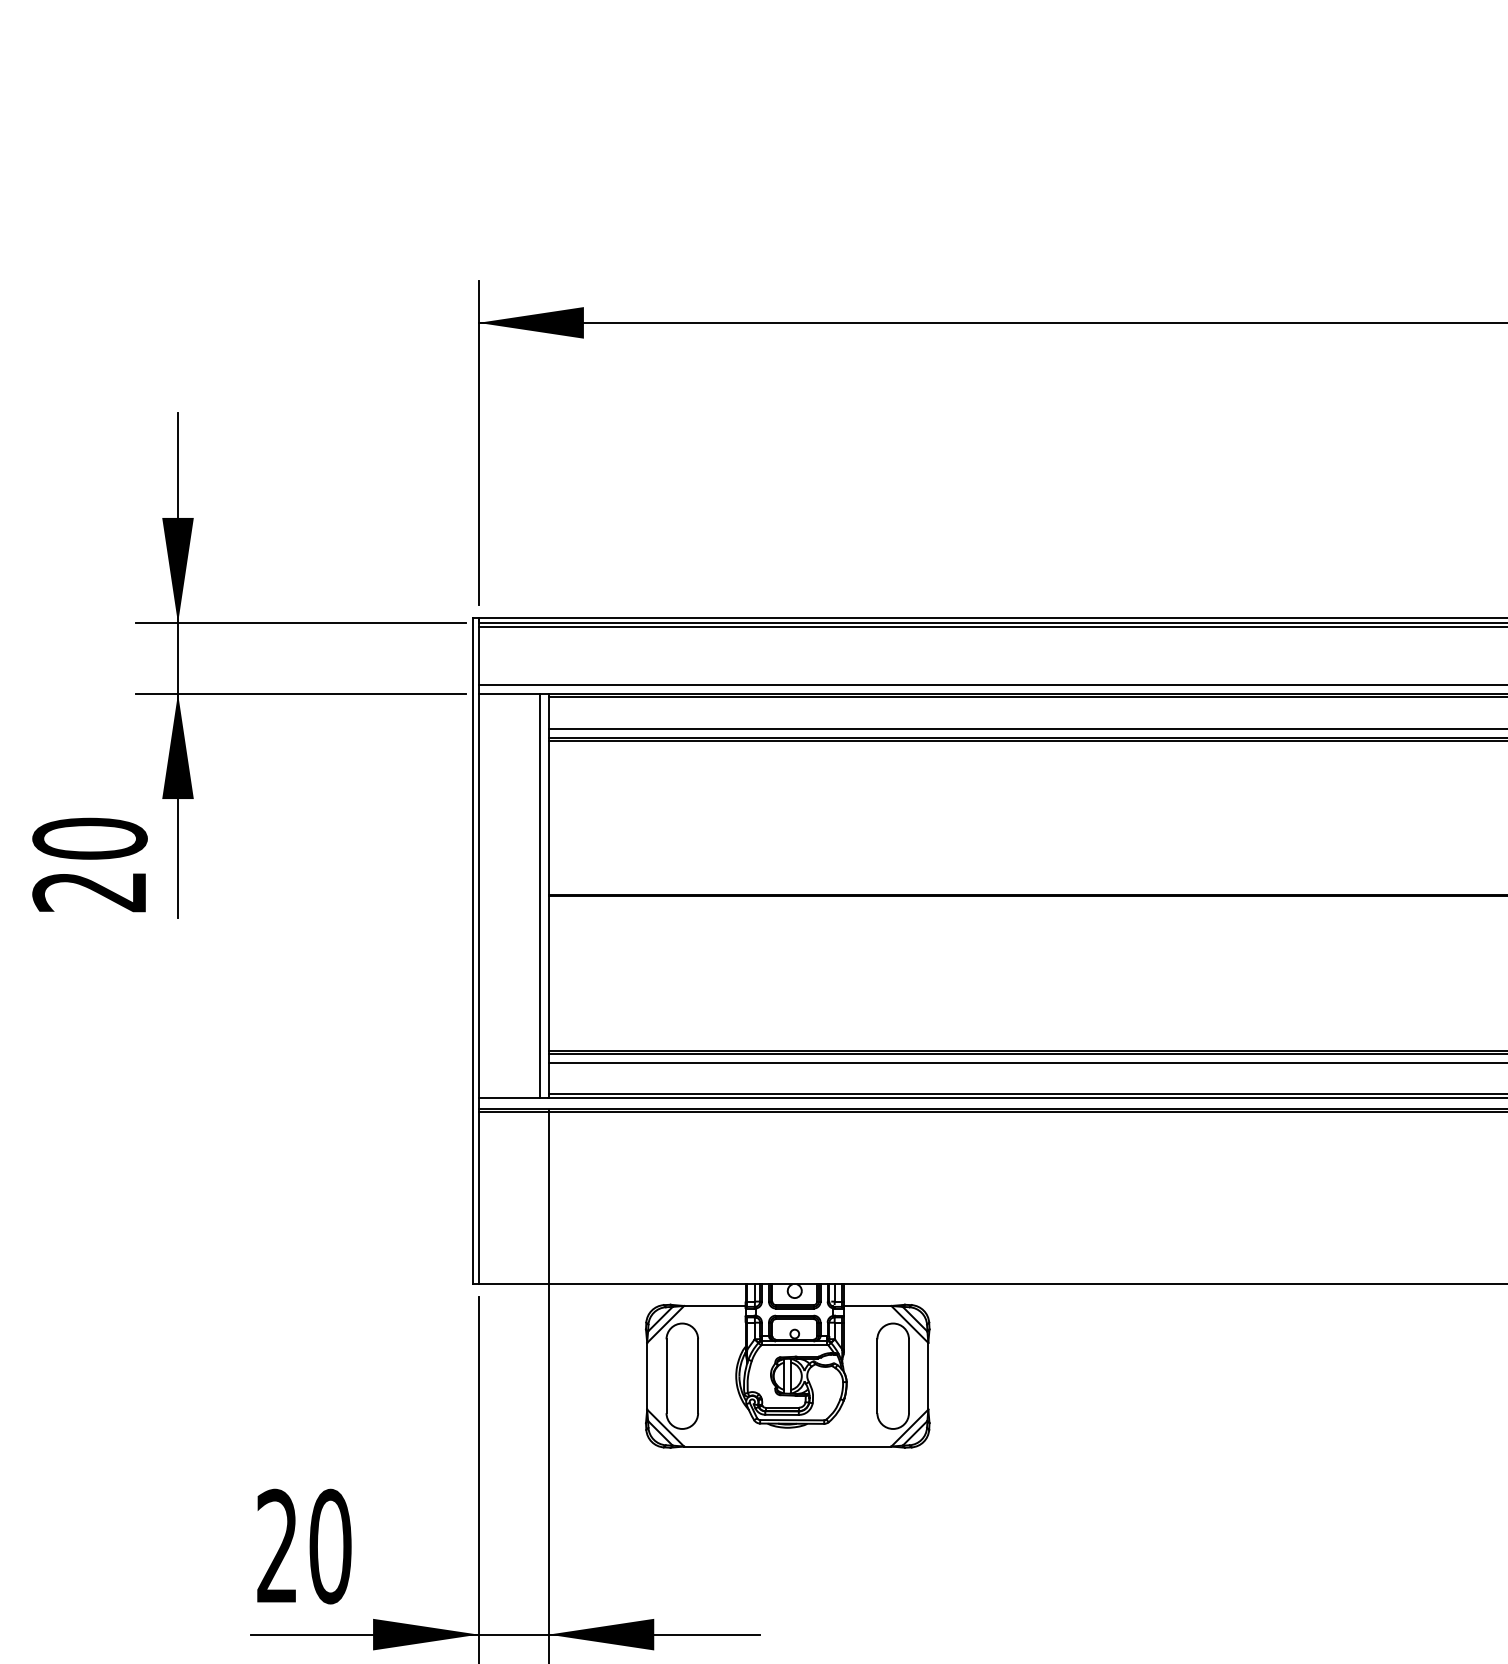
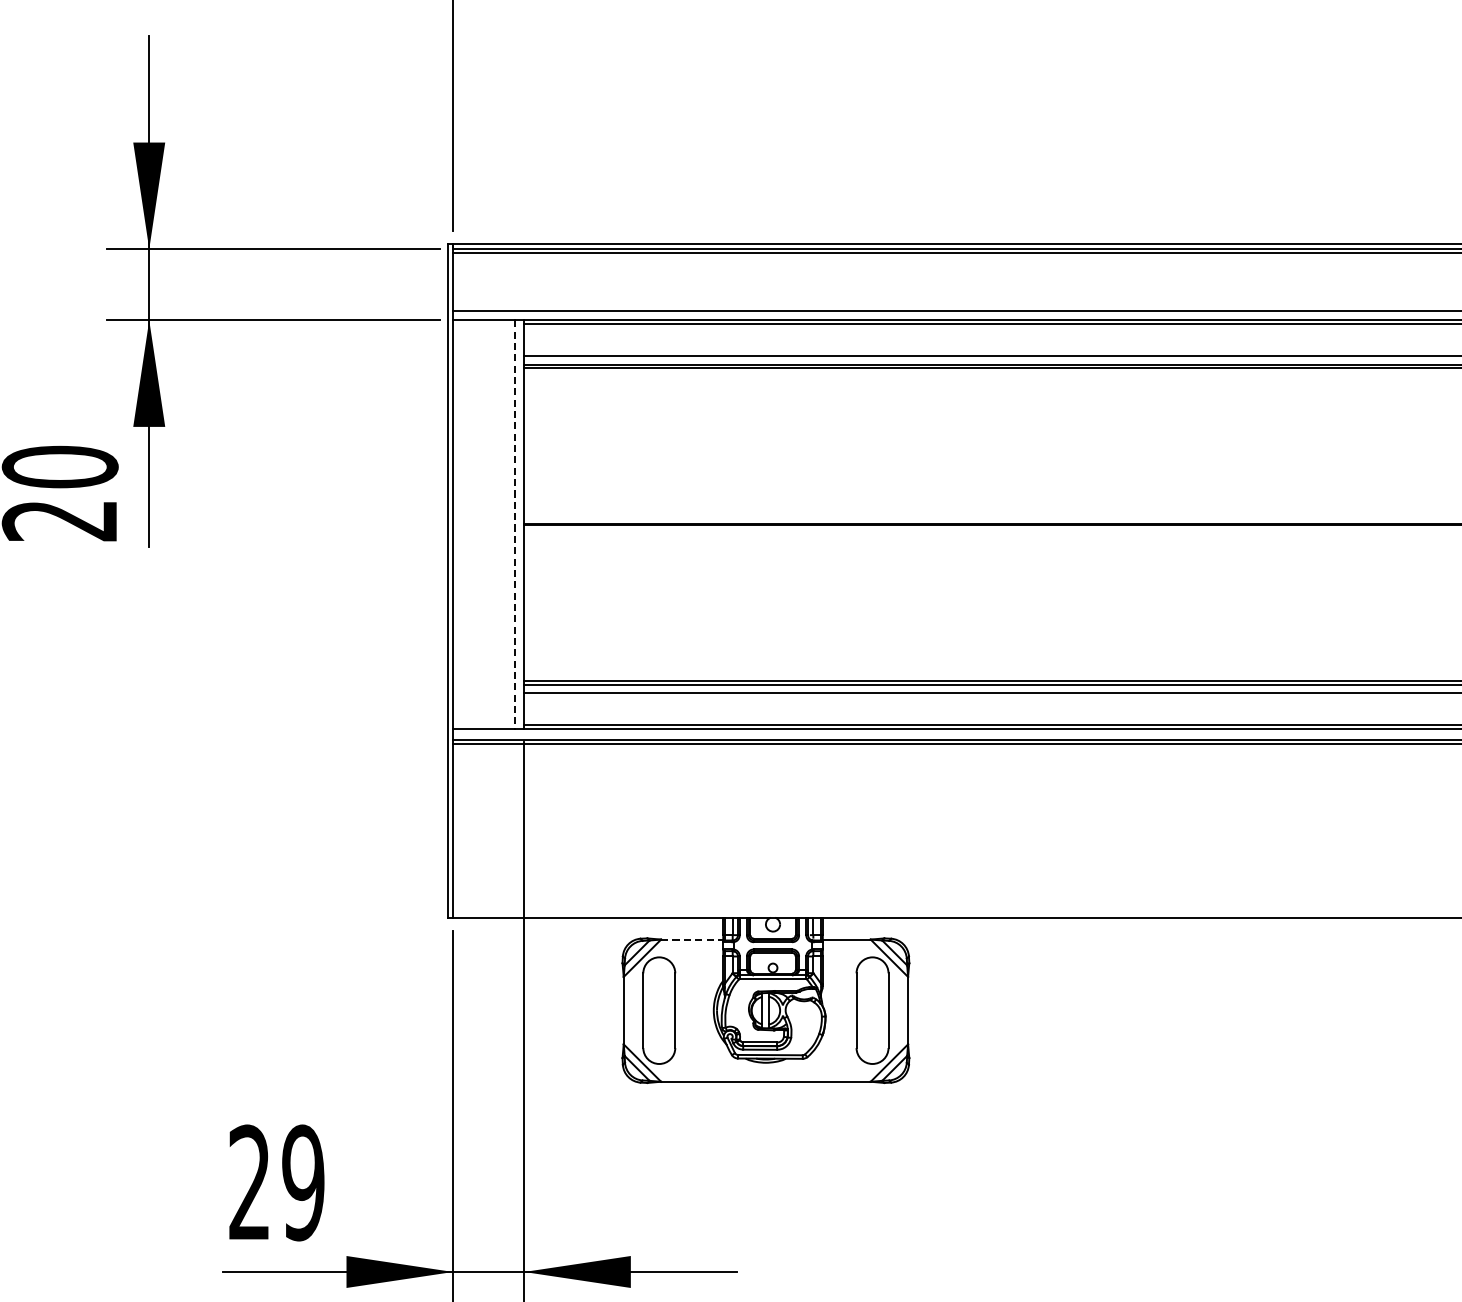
line: (540, 896) -> (515, 525), solid -> dashed
line: (714, 1305) -> (691, 939), solid -> dashed
text: (330, 1546) -> (303, 1182), 20 -> 29

